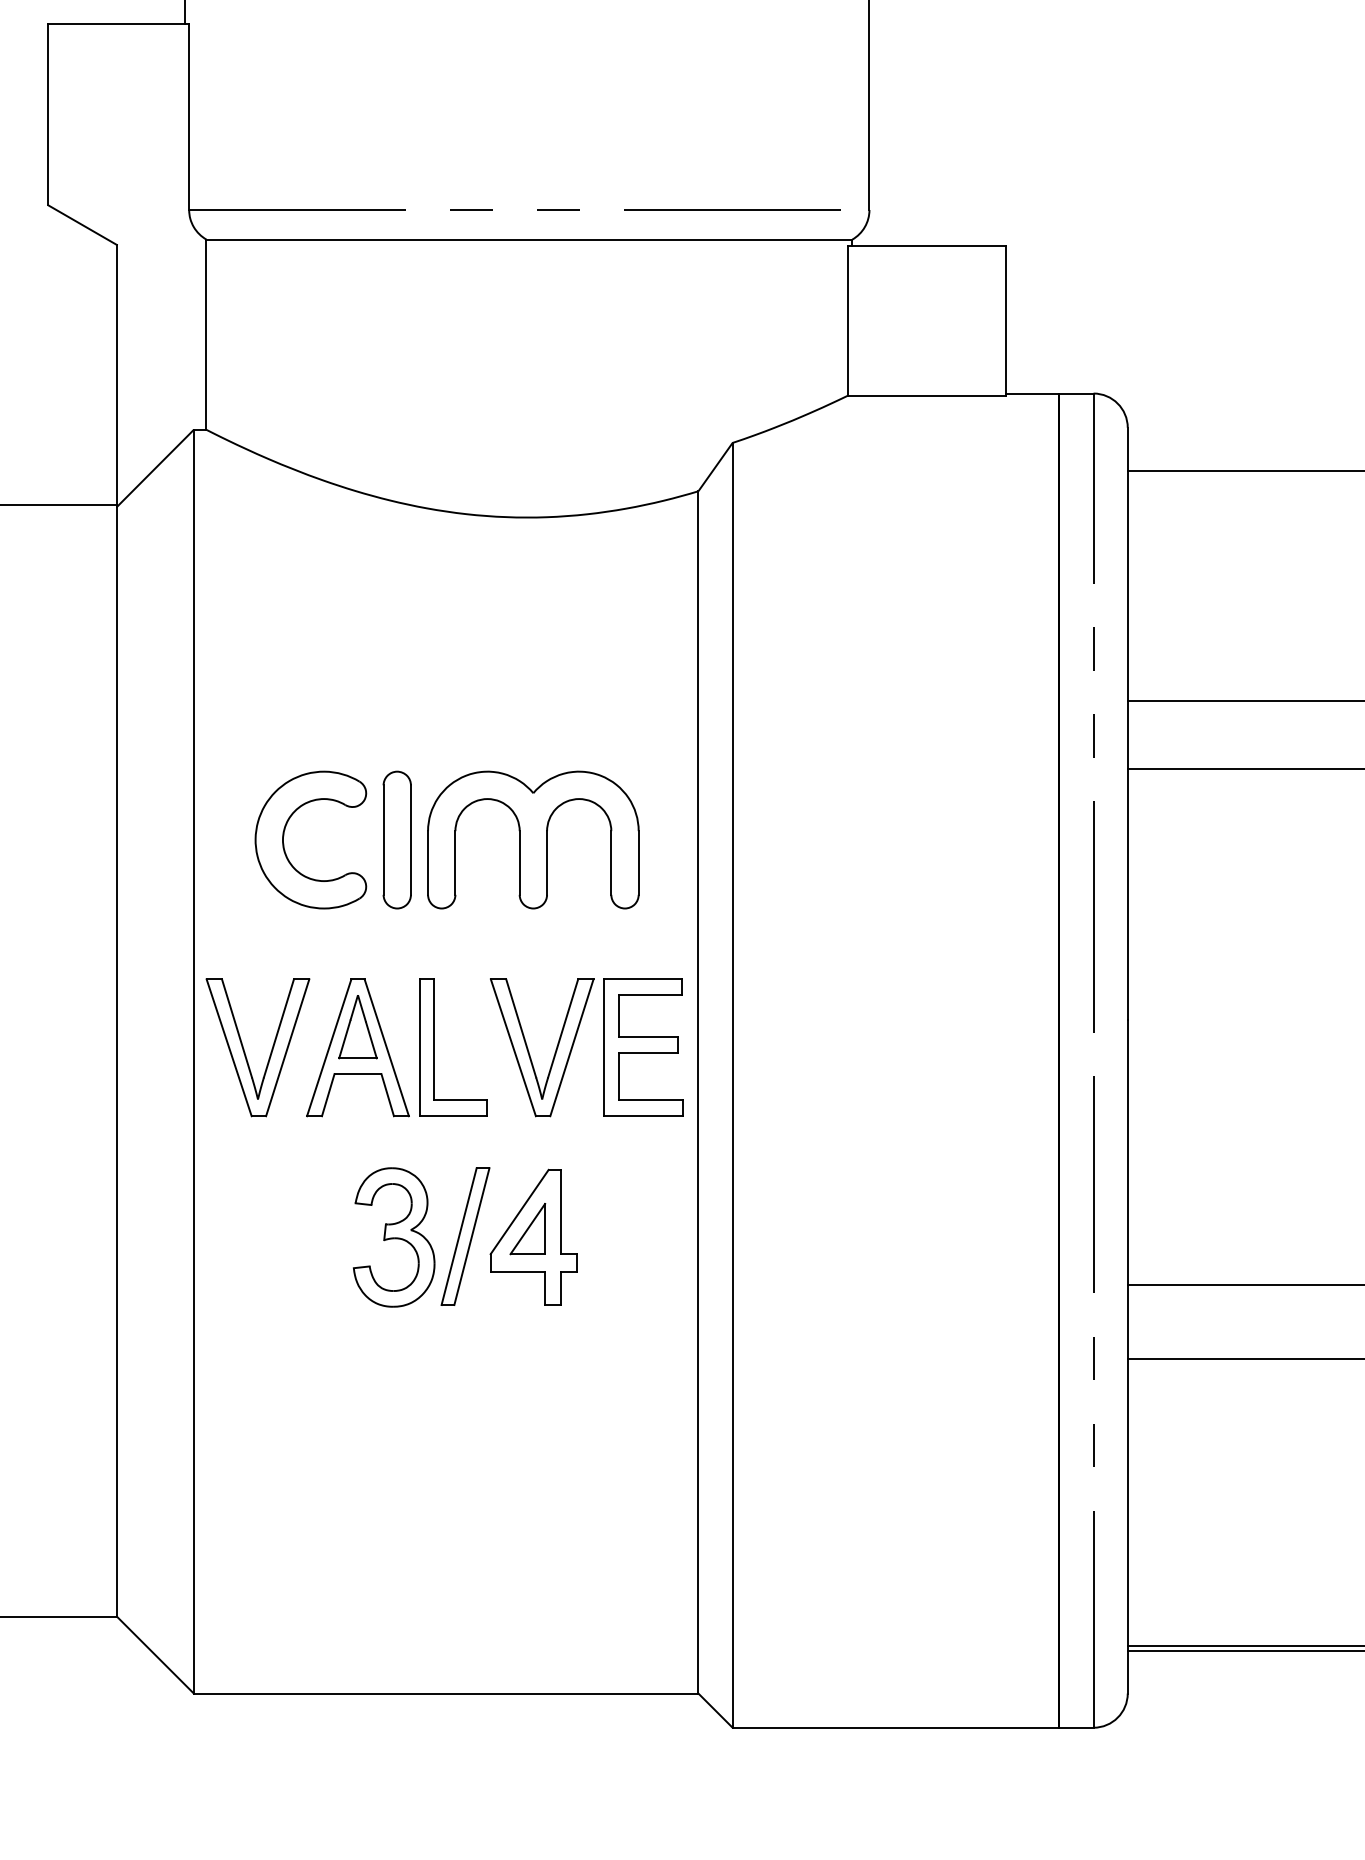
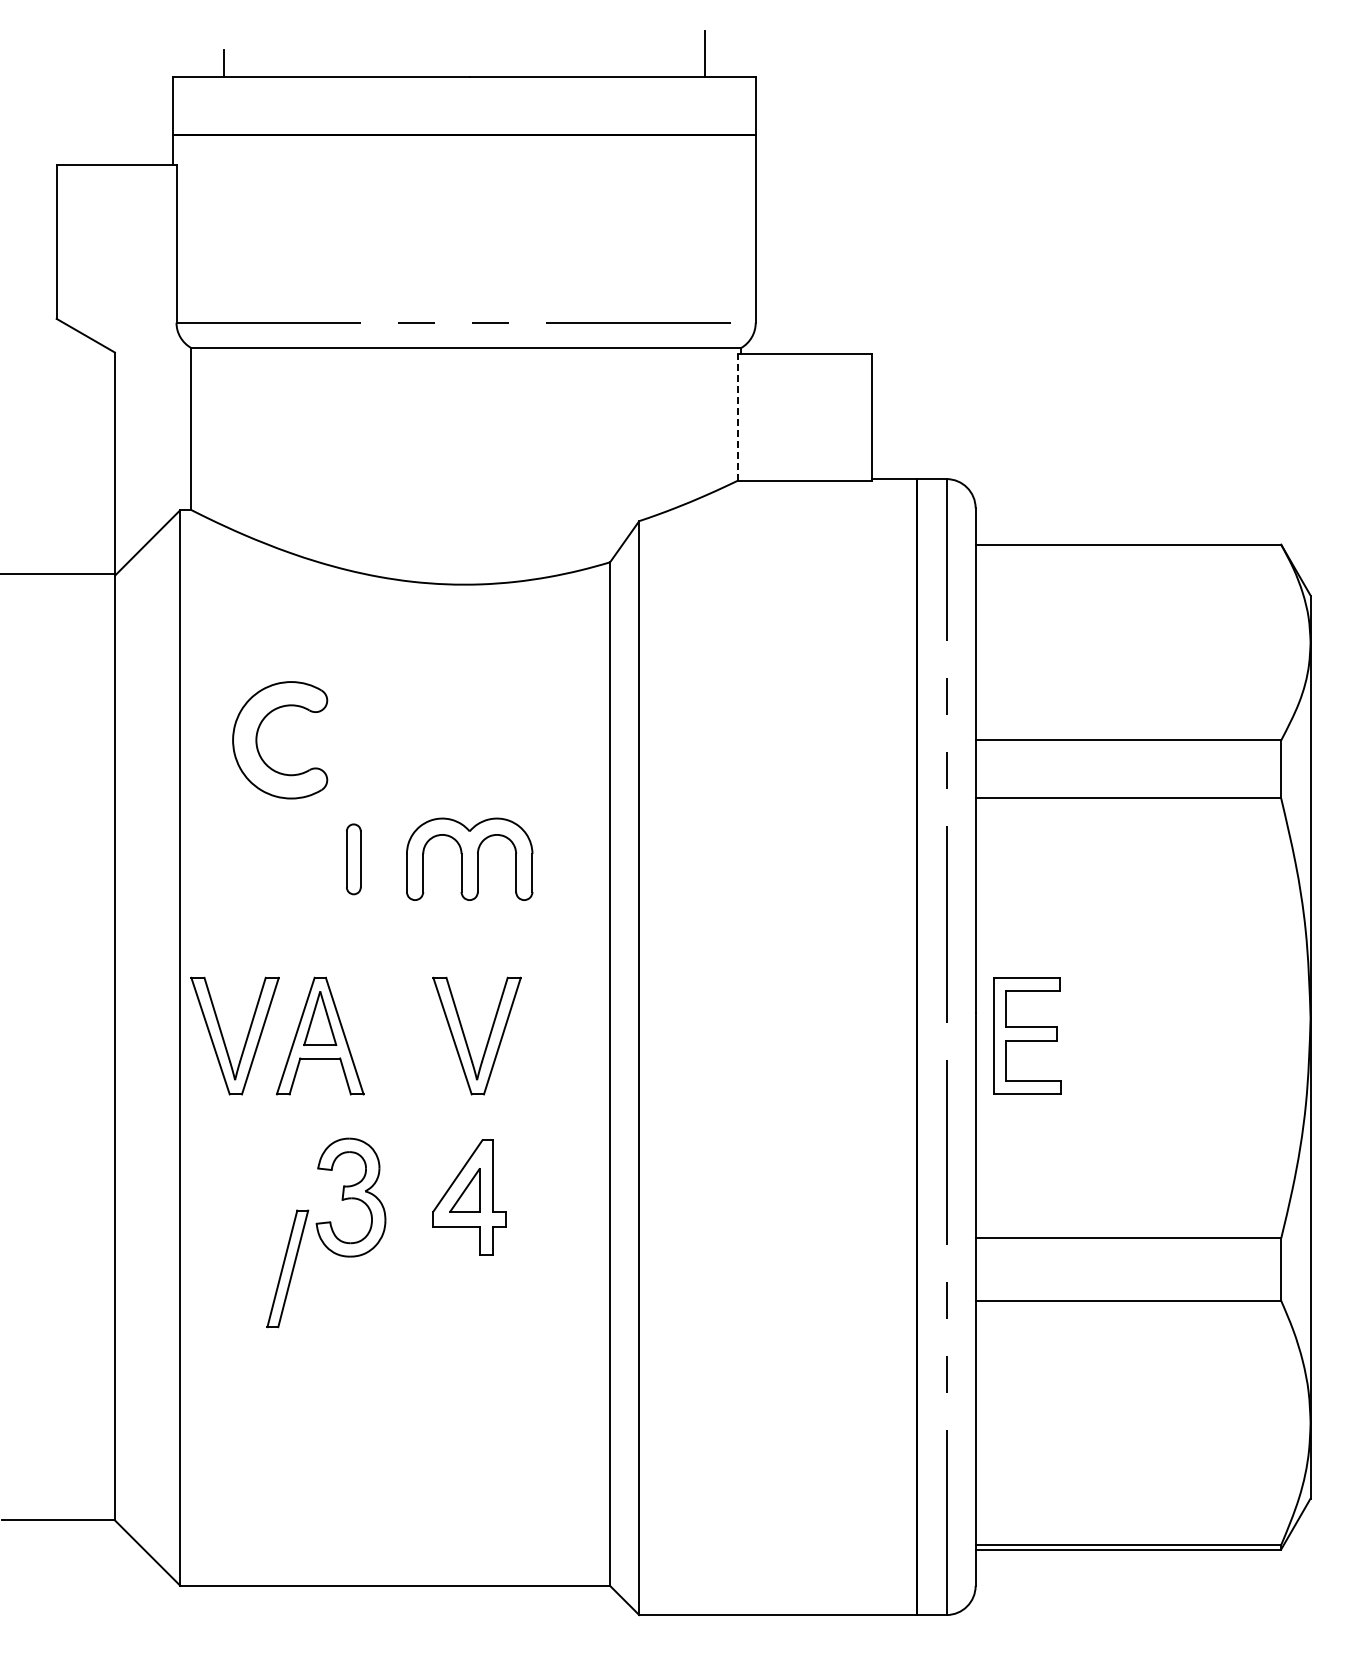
line: (848, 320) -> (737, 416), solid -> dashed
part: (284, 840) -> (257, 740), moved
part: (397, 840) -> (353, 859), size x0.6
part: (533, 840) -> (469, 859), size x0.7
part: (434, 1047) -> (385, 1035), removed
part: (643, 1047) -> (1027, 1035), moved
part: (465, 1236) -> (287, 1268), moved

